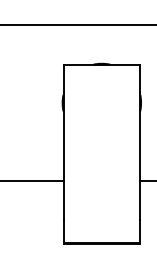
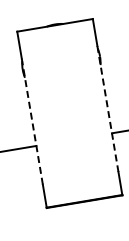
line: (63, 155) -> (32, 121), solid -> dashed
line: (140, 155) -> (108, 108), solid -> dashed

